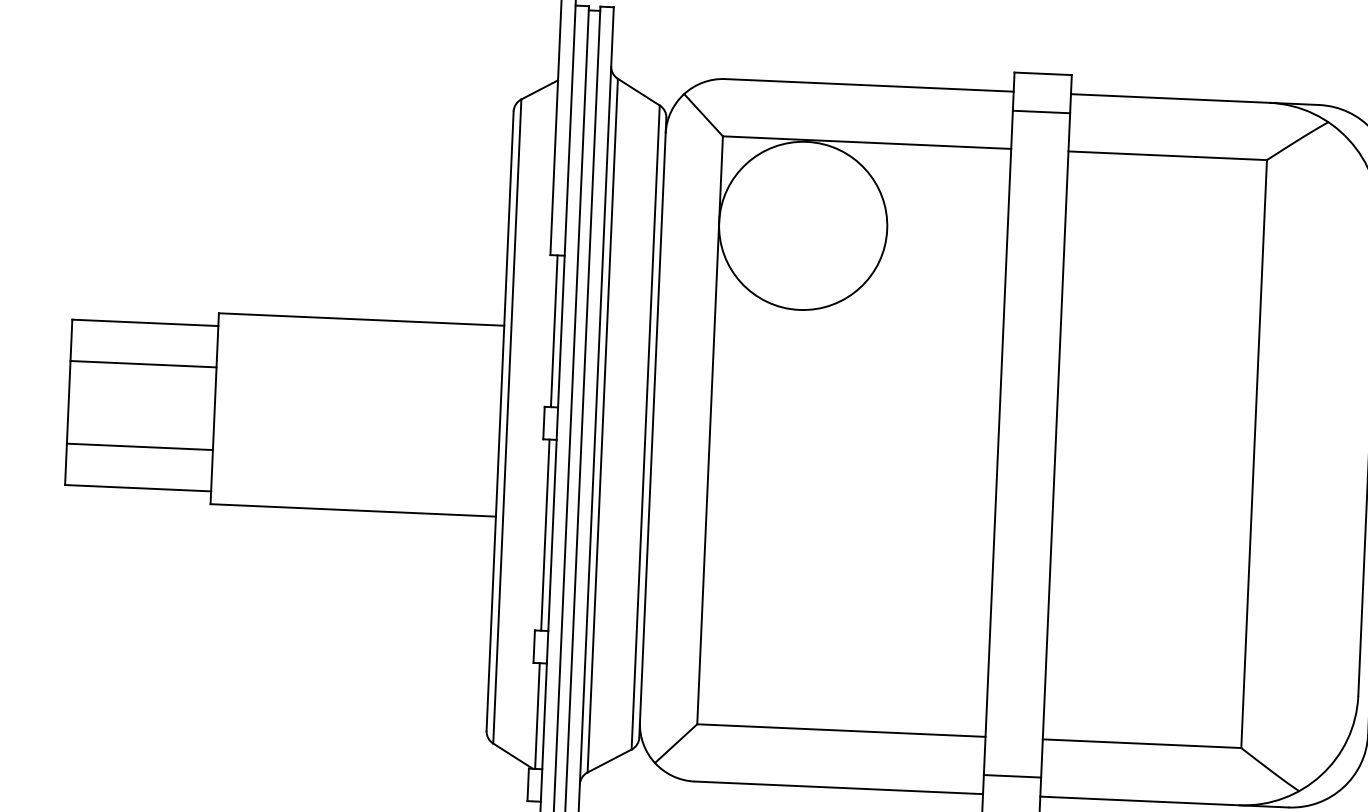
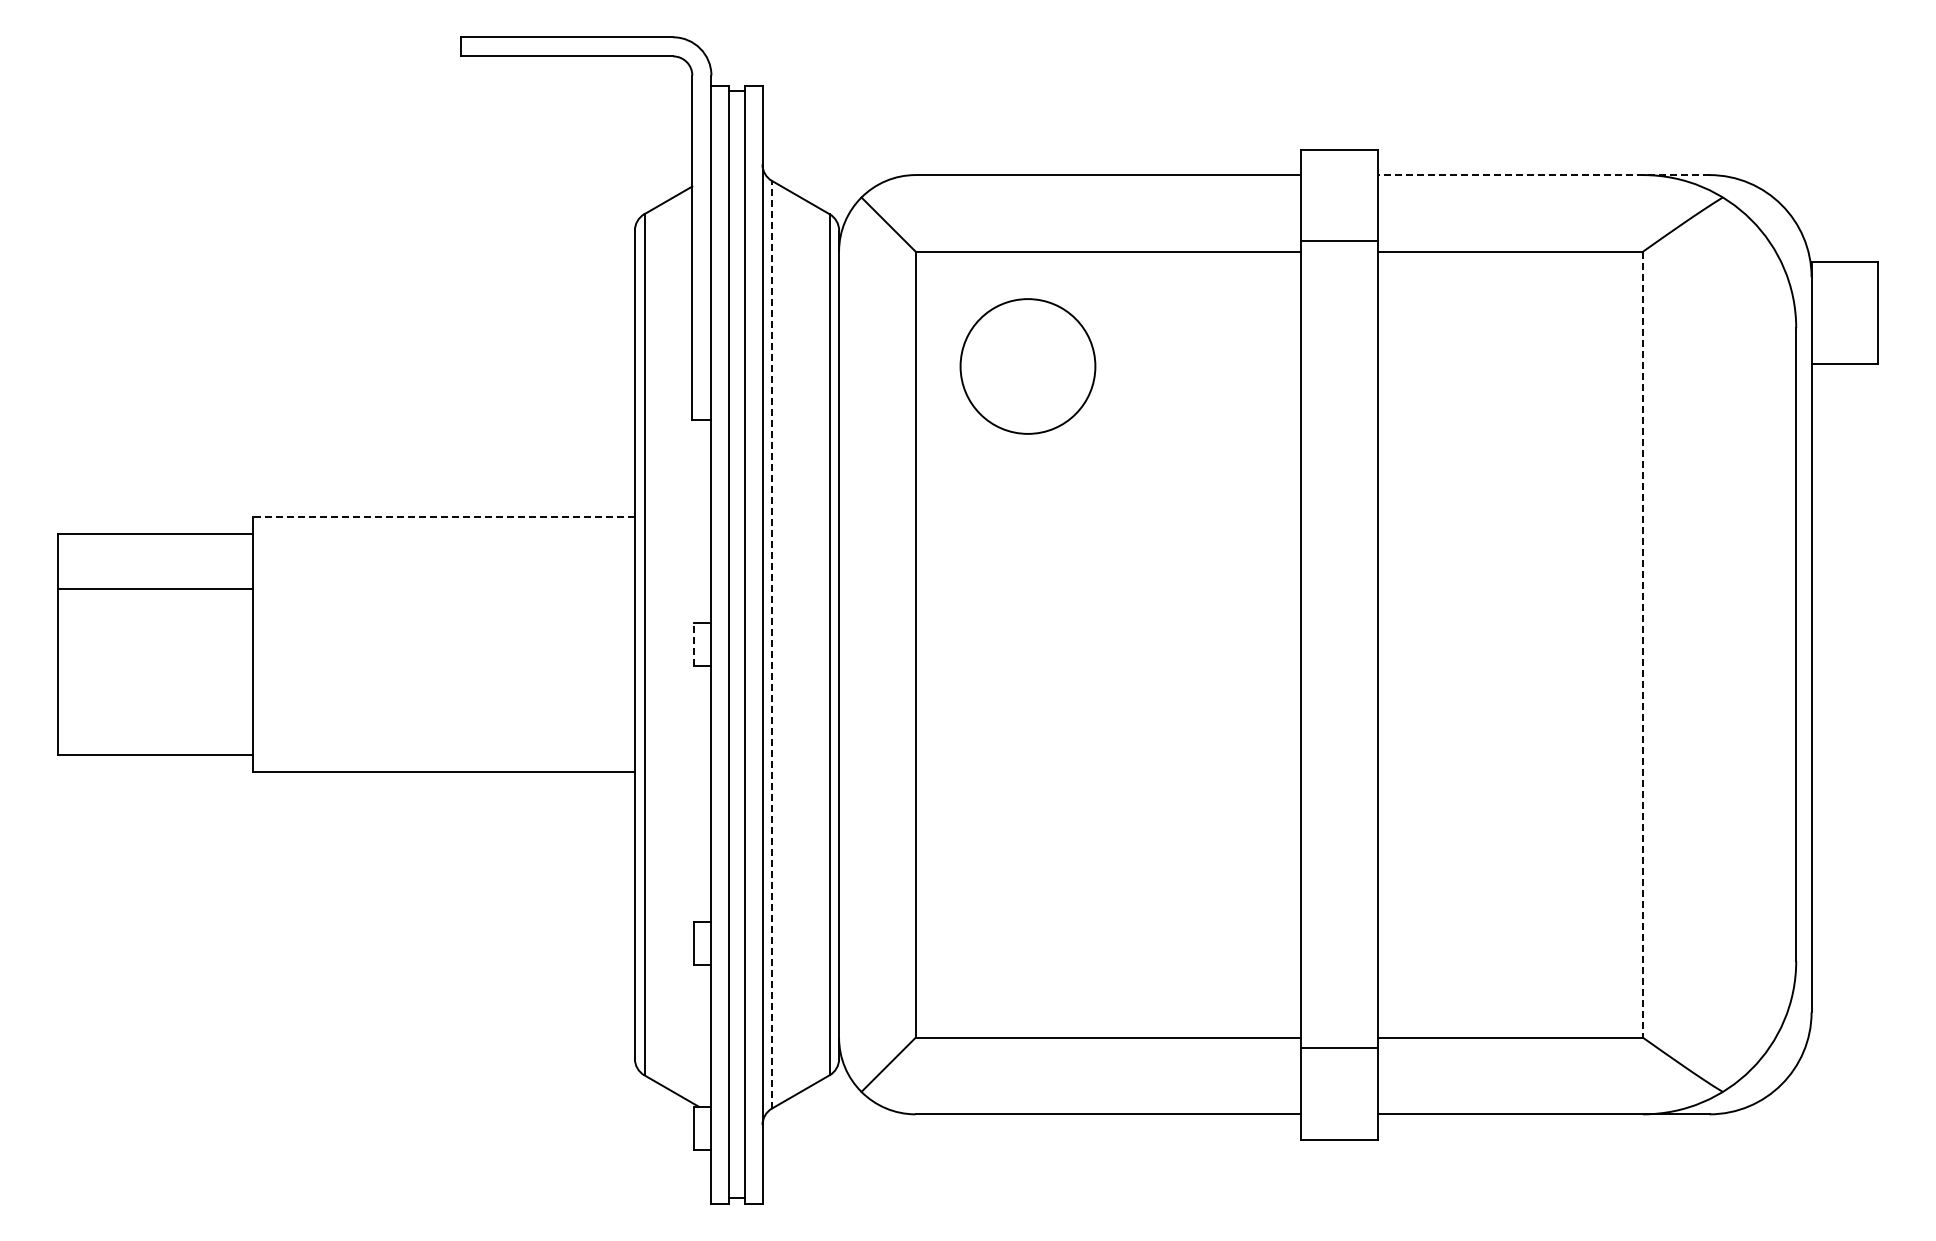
line: (1194, 99) -> (1543, 175), solid -> dashed
line: (1041, 111) -> (1339, 240), moved
circle: (802, 225) -> (1027, 366), size x0.6
line: (361, 319) -> (444, 517), solid -> dashed
line: (553, 331) -> (701, 521), removed
line: (543, 422) -> (693, 644), solid -> dashed
line: (603, 425) -> (772, 644), solid -> dashed
line: (139, 447) -> (155, 700), removed
line: (1254, 454) -> (1643, 645), solid -> dashed
line: (545, 535) -> (701, 794), removed
line: (537, 715) -> (701, 1035), removed
line: (1012, 776) -> (1339, 1047), moved

